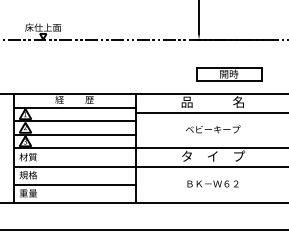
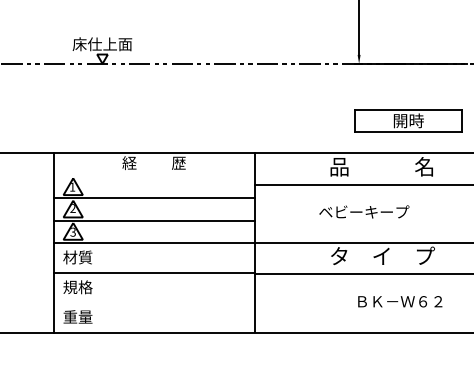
line: (74, 107) -> (153, 175), removed
text: (213, 129) -> (364, 211), moved
text: (212, 183) -> (399, 300), moved
line: (74, 184) -> (153, 302), removed

